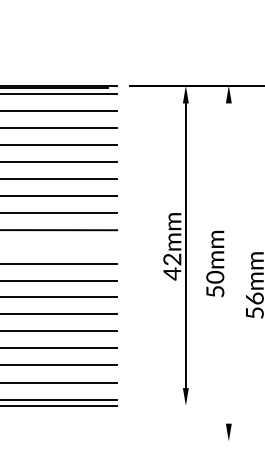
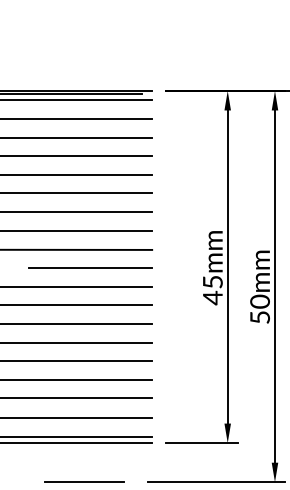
line: (61, 246) -> (90, 267), added
text: (172, 259) -> (213, 282), 42mm -> 45mm
line: (228, 263) -> (274, 286), added
line: (161, 405) -> (200, 442), added
line: (55, 441) -> (84, 482), added
line: (175, 441) -> (216, 482), added

